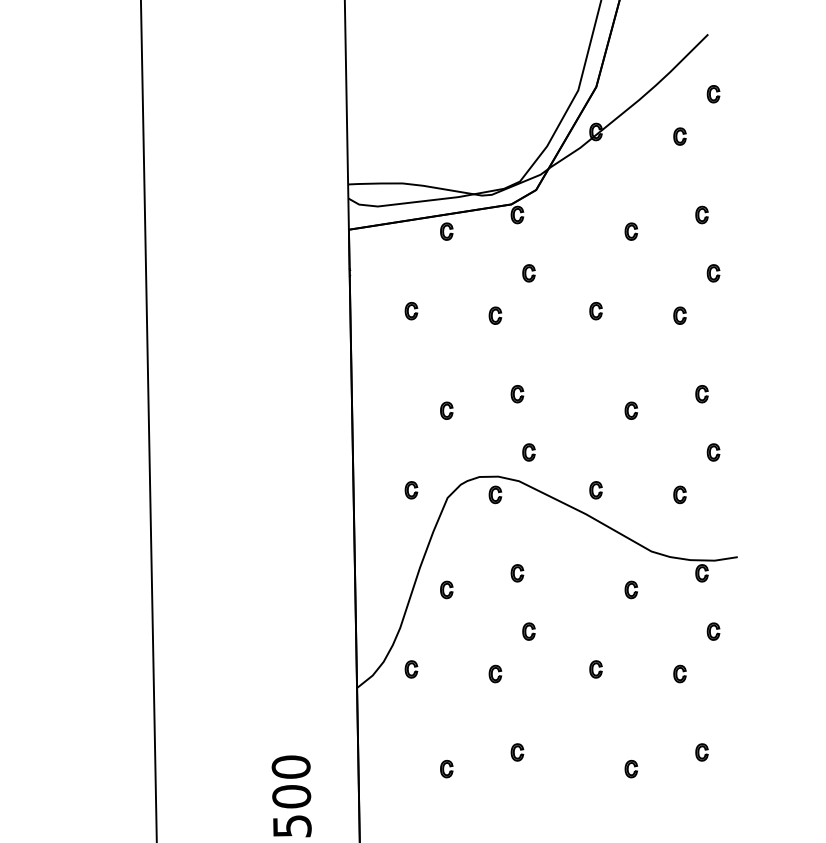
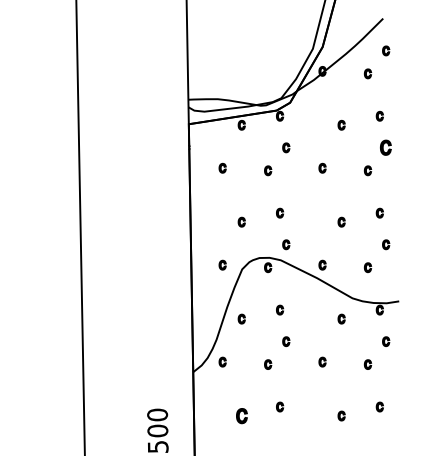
part: (714, 272) -> (386, 147), size x1.6
part: (446, 768) -> (241, 415), size x1.6

